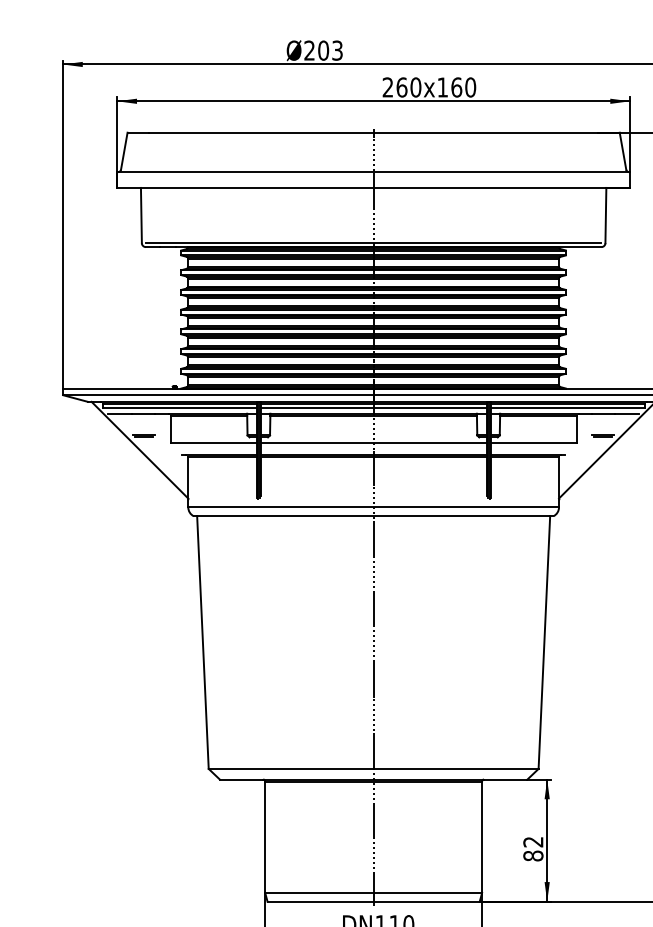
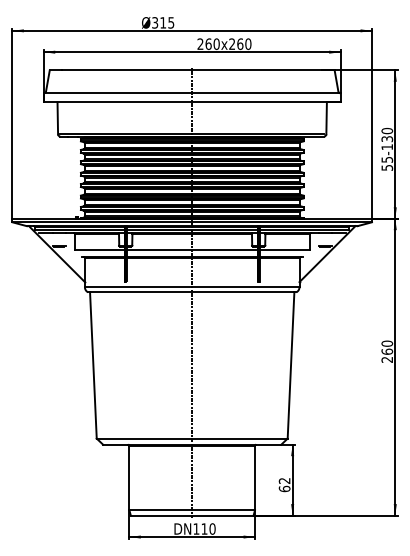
text: (324, 50) -> (163, 22), 203 -> 315
text: (443, 86) -> (232, 43), x160 -> x260
text: (533, 855) -> (284, 488), 82 -> 62

